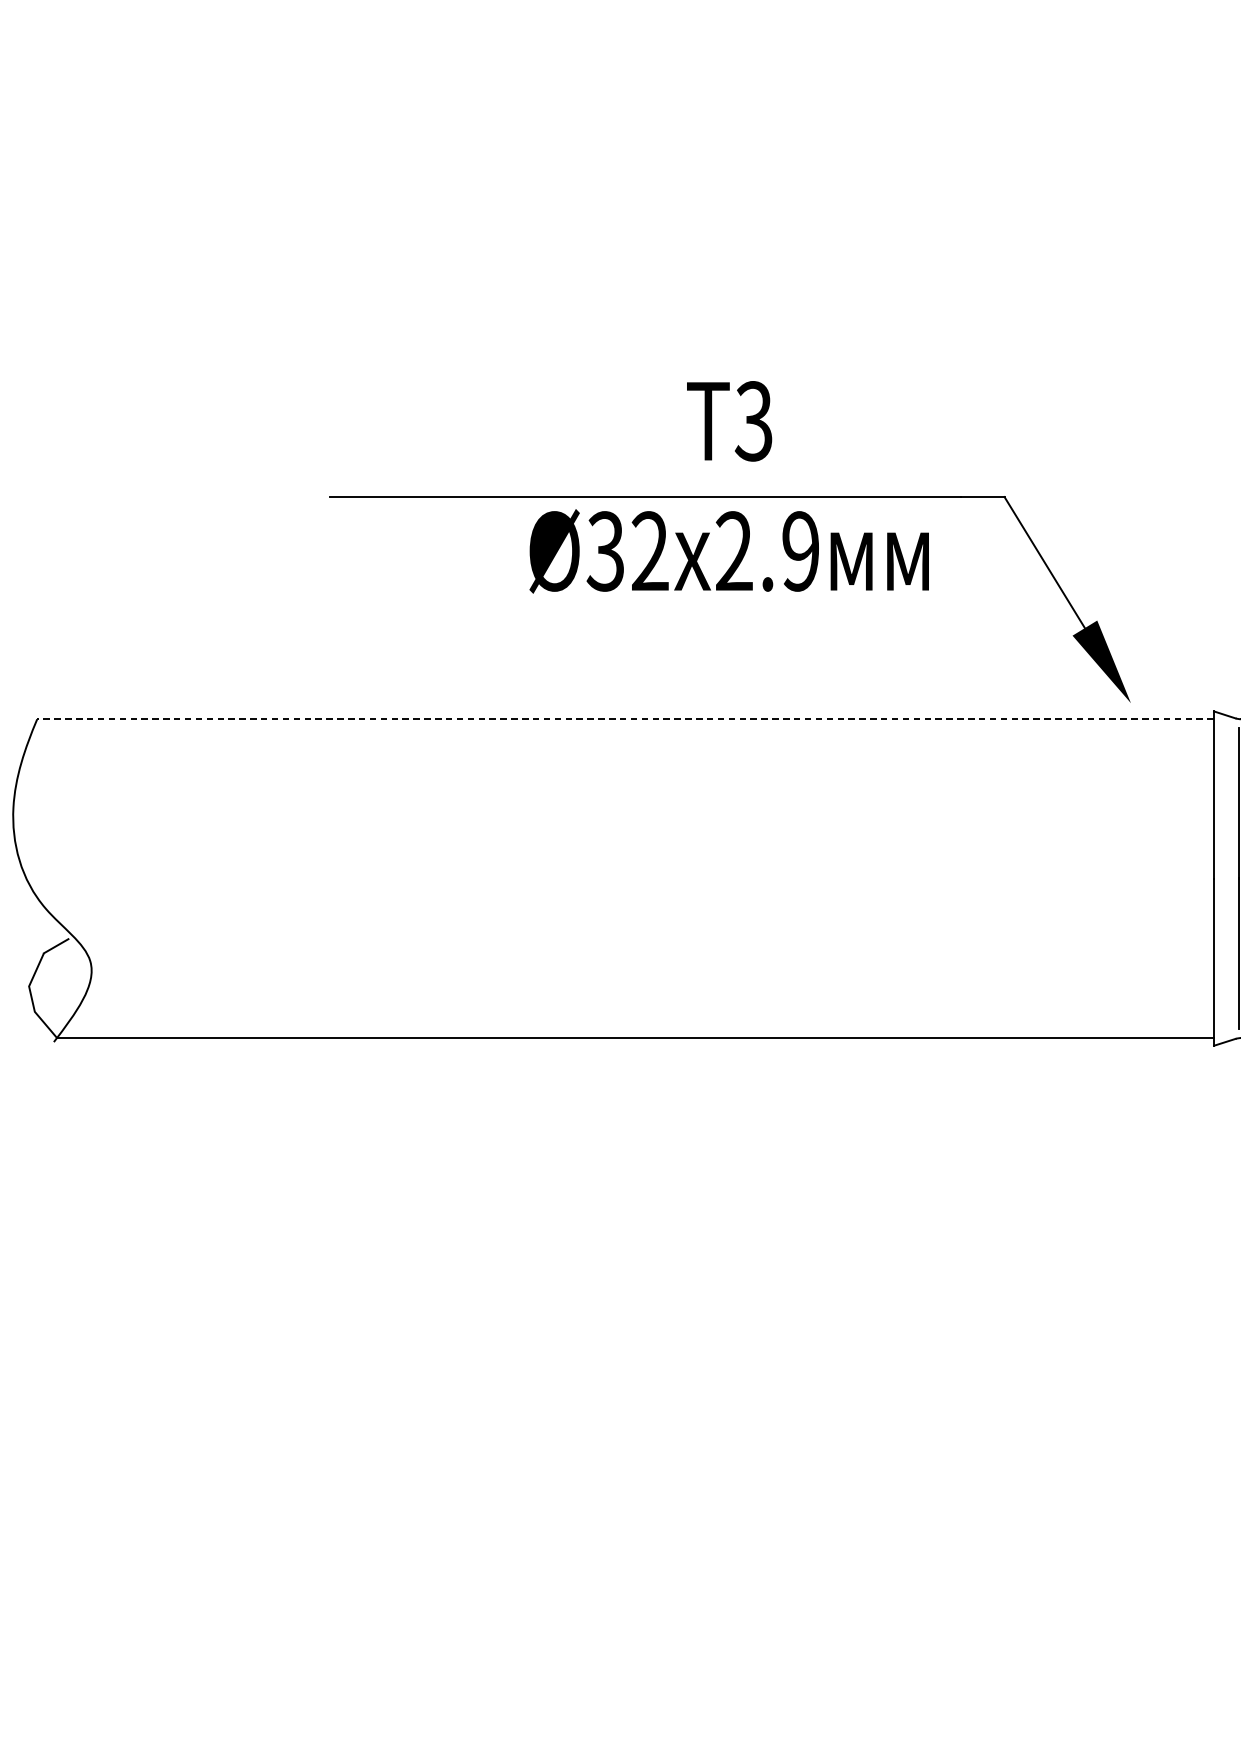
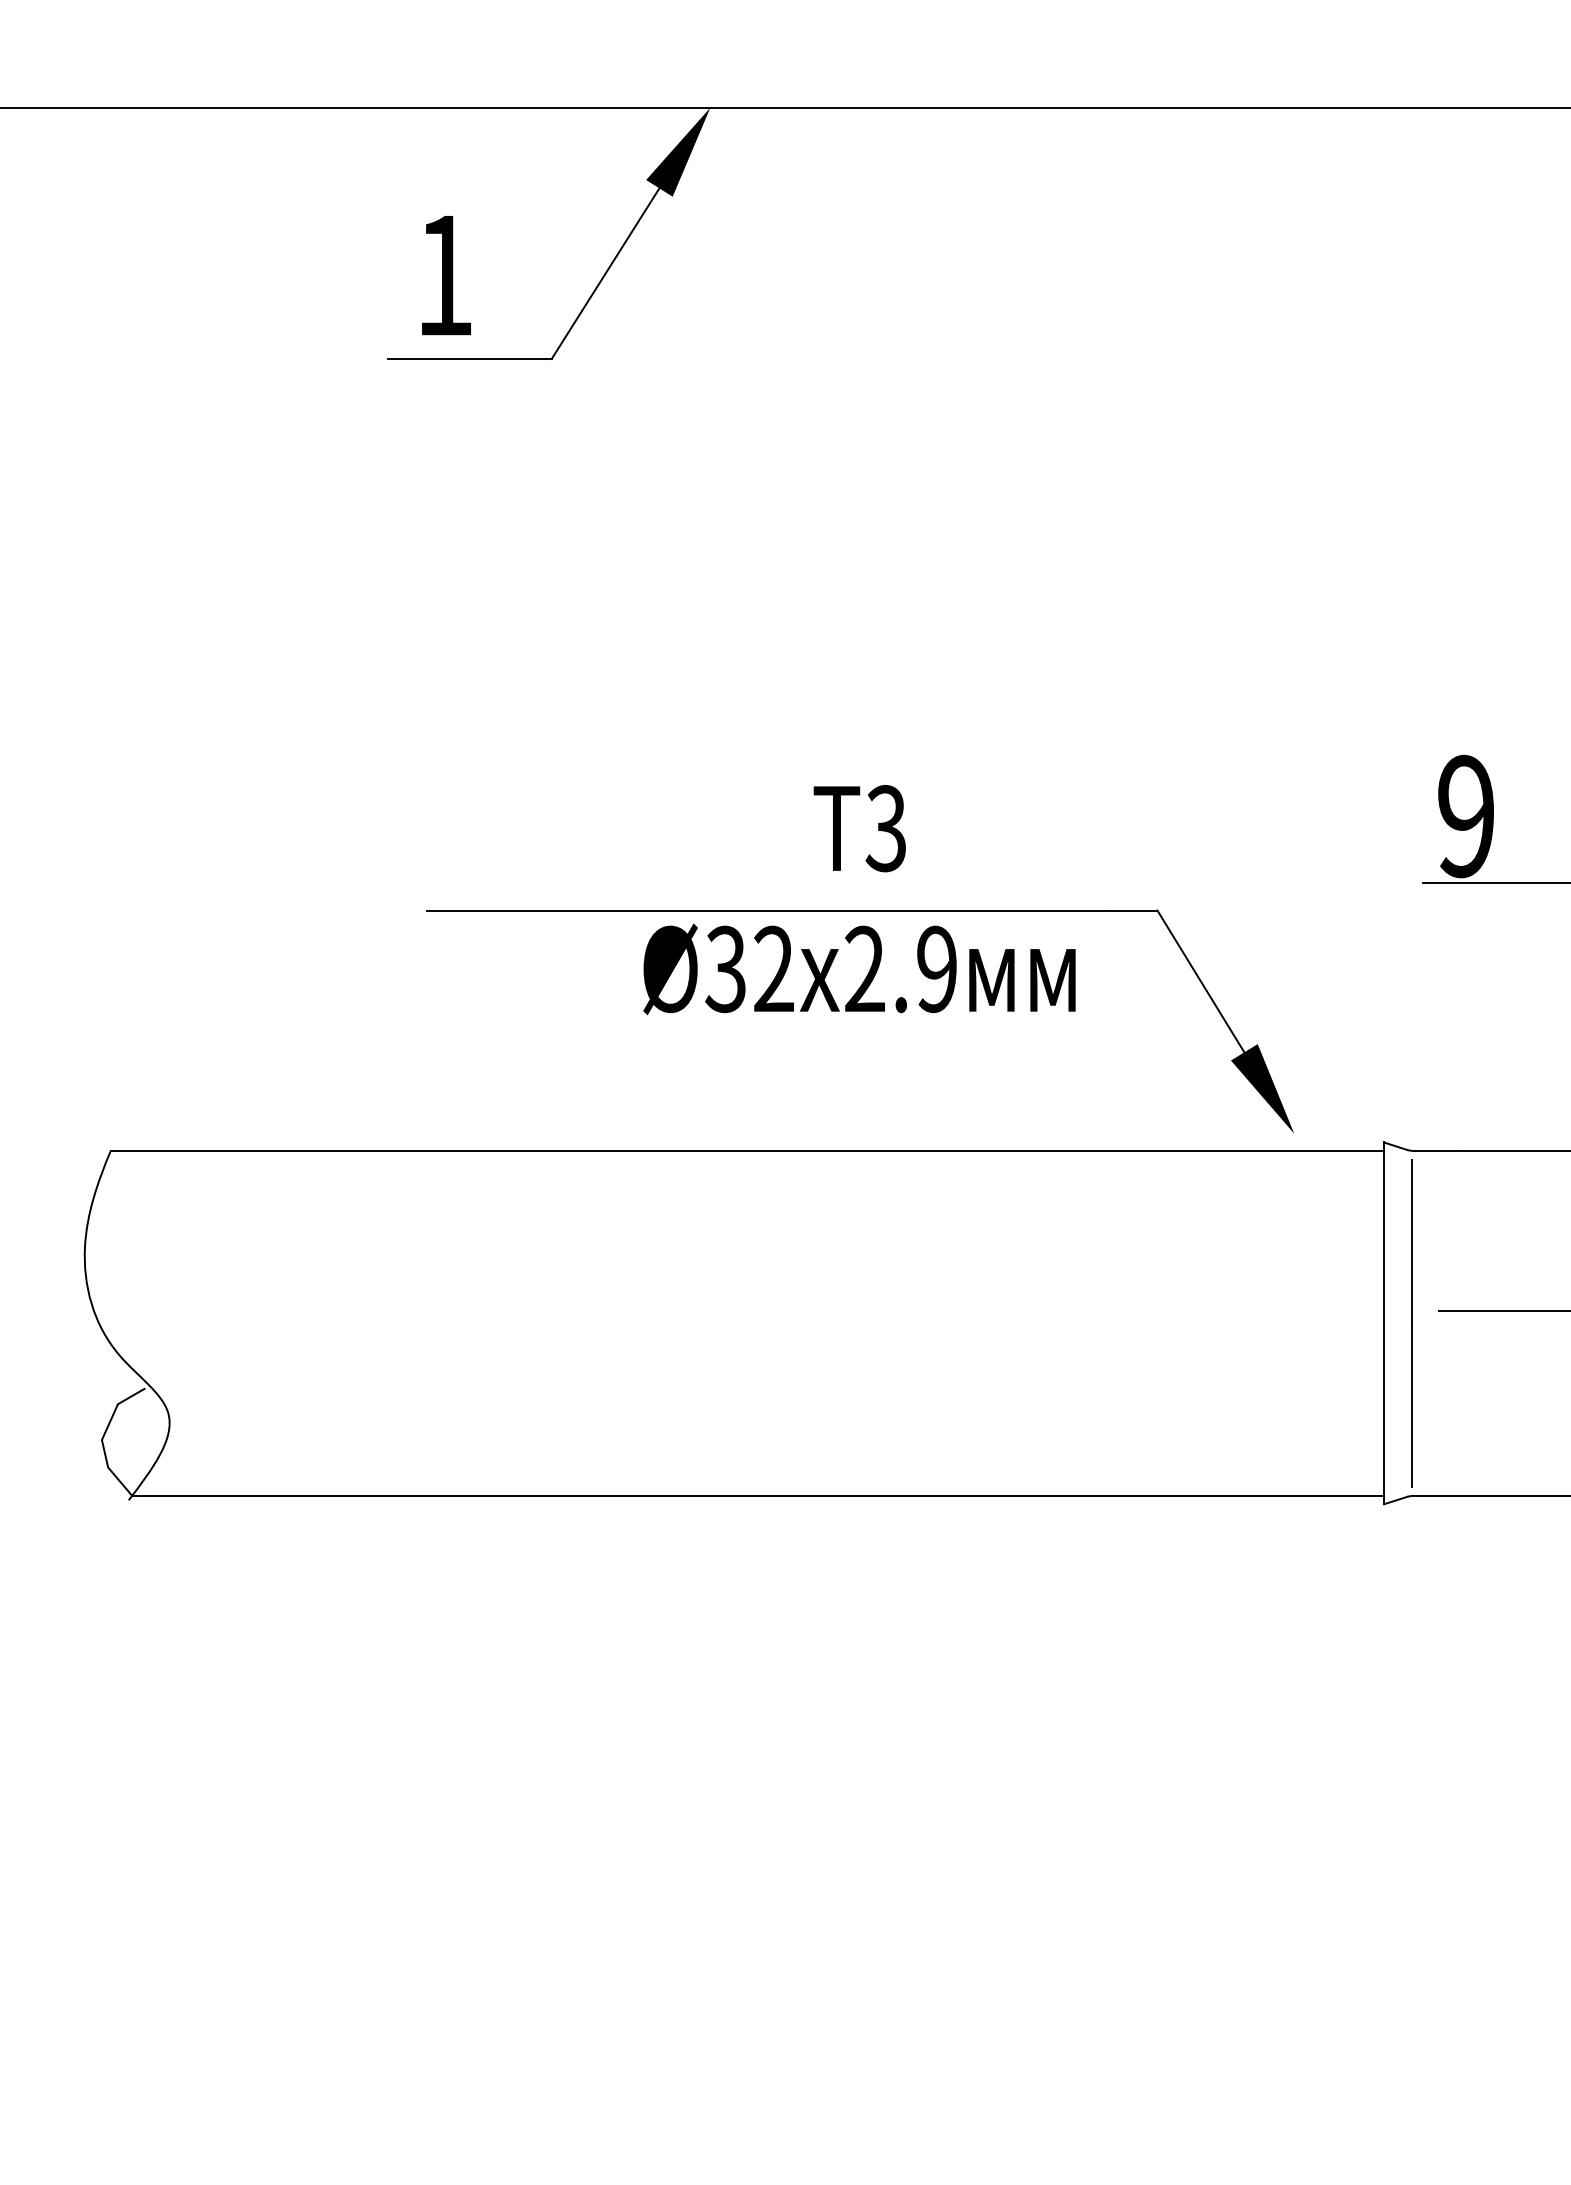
line: (625, 718) -> (747, 1150), dashed -> solid

